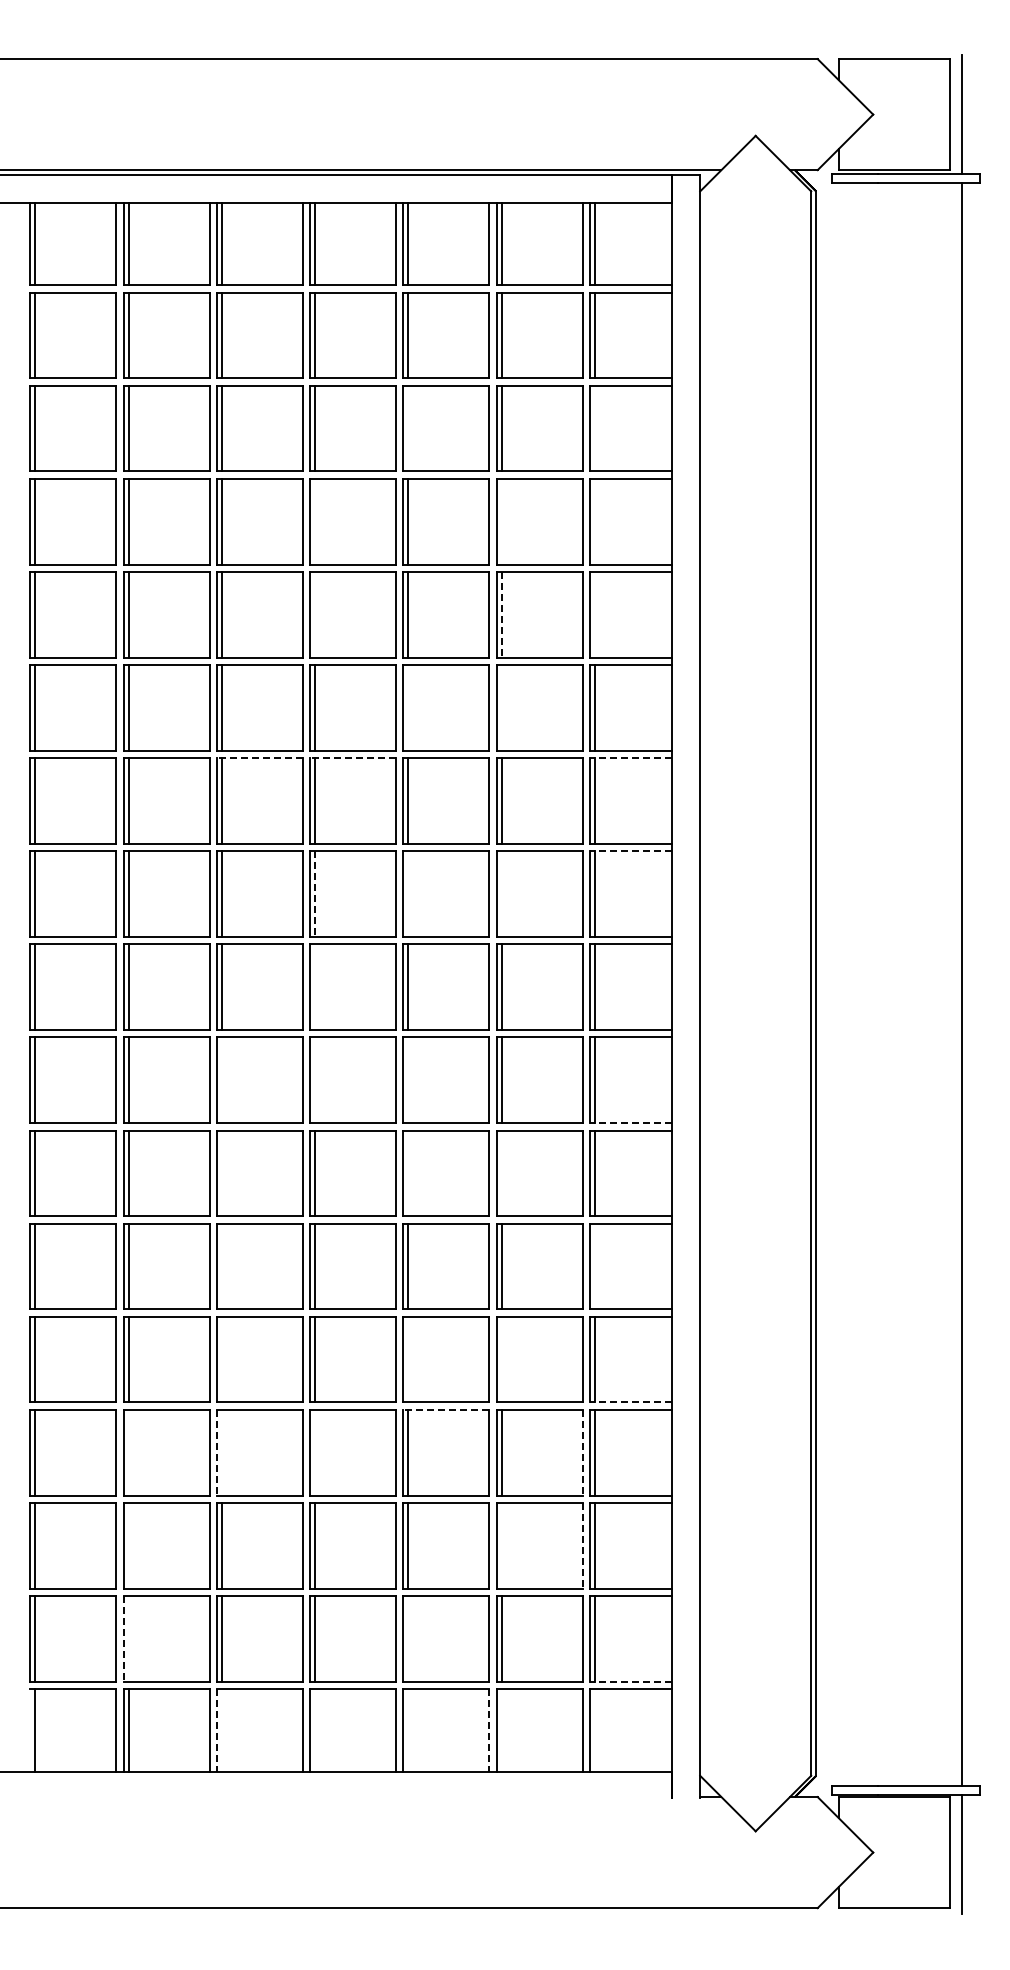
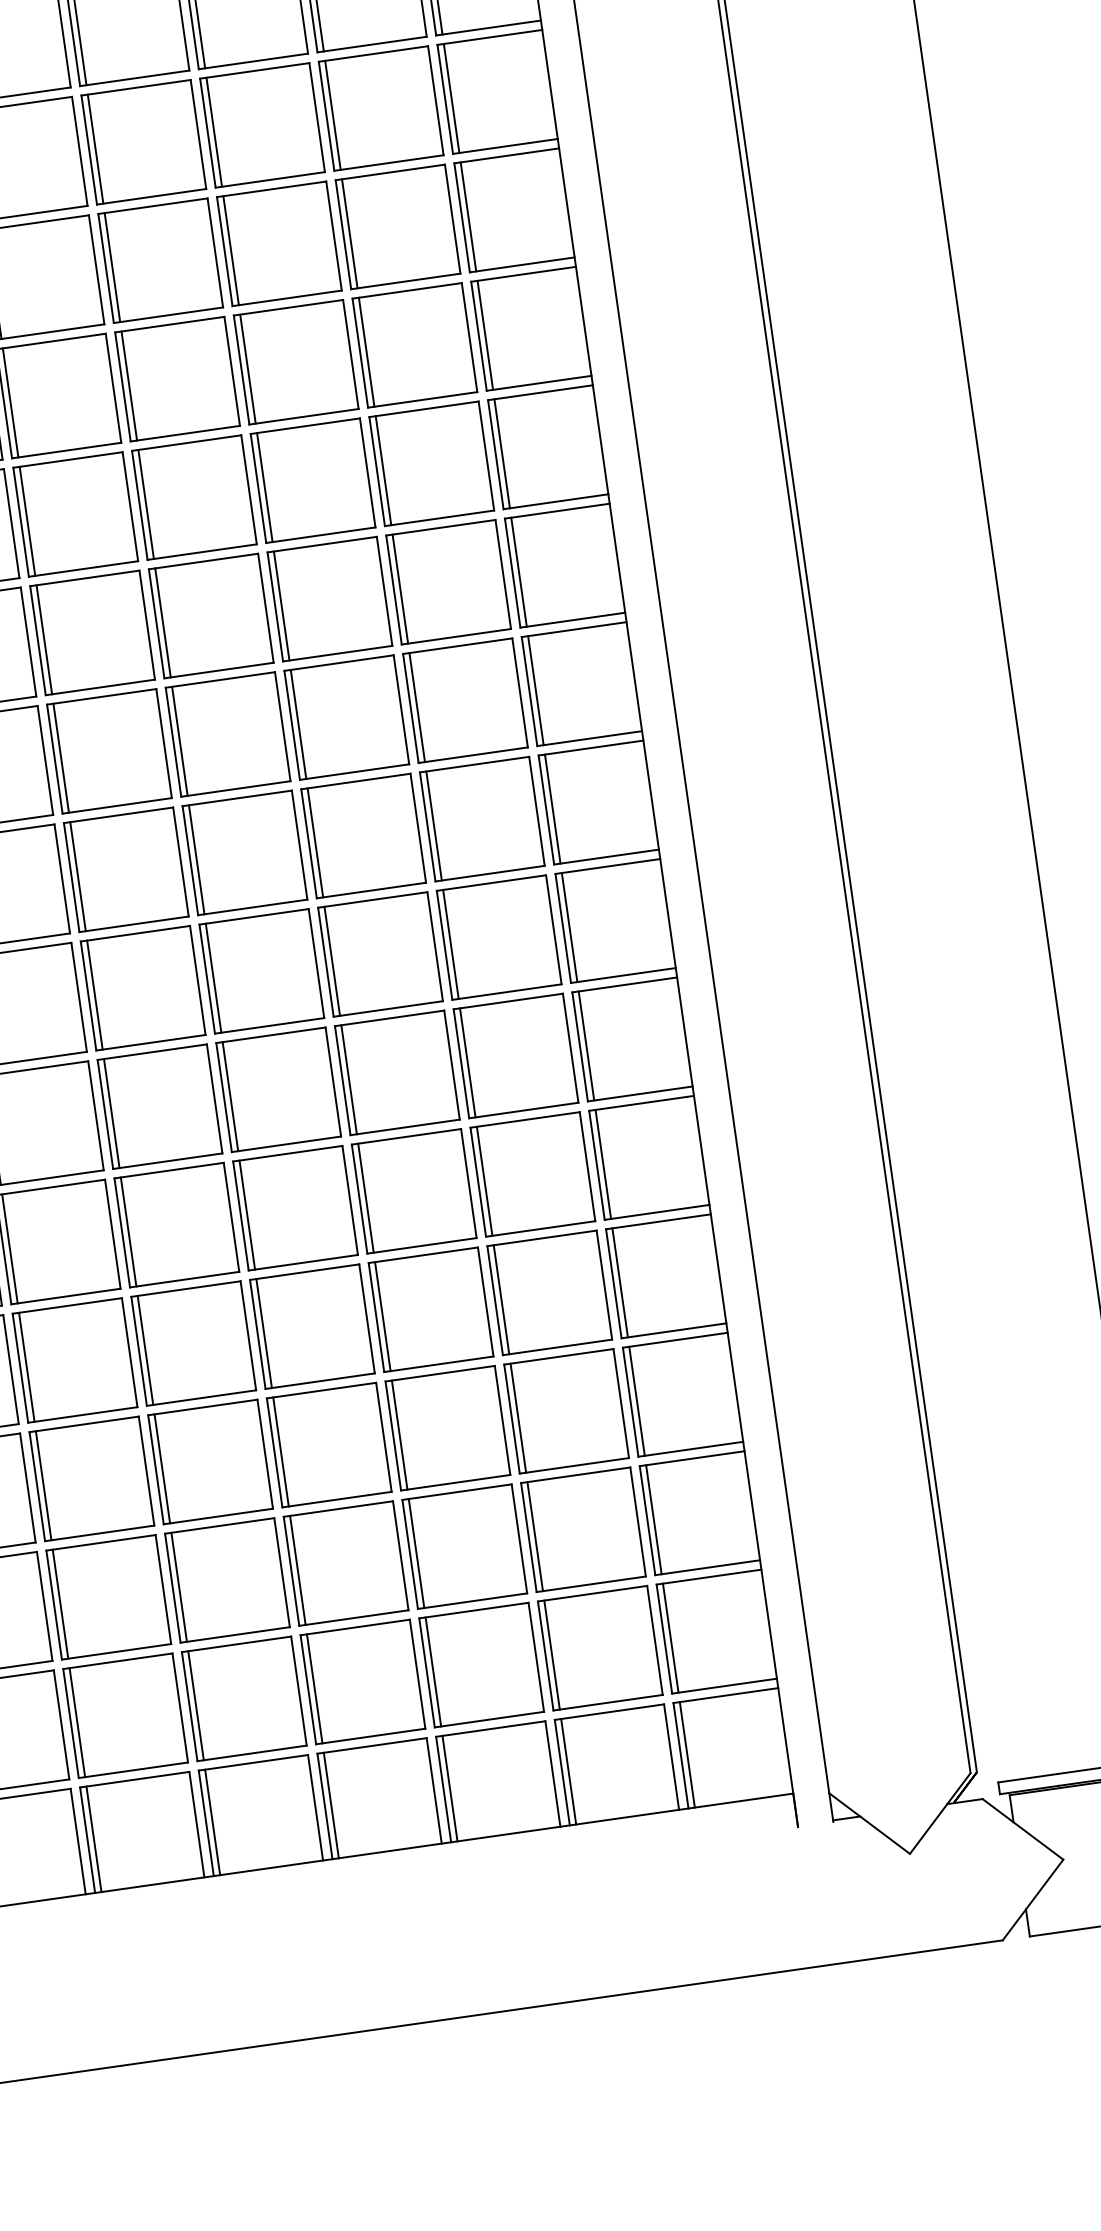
line: (408, 428) -> (214, 132), added
line: (595, 428) -> (452, 98), added
line: (315, 521) -> (112, 267), added
line: (501, 521) -> (349, 233), added
line: (595, 521) -> (469, 216), added
line: (315, 614) -> (129, 385), added
line: (501, 614) -> (366, 351), dashed -> solid
line: (595, 614) -> (485, 334), added
line: (408, 707) -> (264, 487), added
line: (501, 707) -> (383, 470), added
line: (259, 758) -> (84, 578), dashed -> solid
line: (353, 758) -> (204, 561), dashed -> solid
line: (630, 758) -> (556, 511), dashed -> solid
line: (630, 851) -> (573, 630), dashed -> solid
line: (408, 893) -> (298, 723), added
line: (501, 893) -> (416, 706), added
line: (315, 894) -> (180, 741), dashed -> solid
line: (315, 987) -> (197, 860), added
line: (221, 1080) -> (94, 995), added
line: (315, 1080) -> (214, 978), added
line: (408, 1080) -> (332, 961), added
line: (630, 1123) -> (622, 976), dashed -> solid
line: (221, 1173) -> (111, 1113), added
line: (408, 1173) -> (349, 1079), added
line: (501, 1173) -> (467, 1063), added
line: (221, 1266) -> (128, 1232), added
line: (595, 1266) -> (603, 1164), added
line: (221, 1359) -> (144, 1350), added
line: (408, 1359) -> (382, 1316), added
line: (501, 1359) -> (501, 1299), added
line: (630, 1402) -> (673, 1331), dashed -> solid
line: (446, 1409) -> (440, 1373), dashed -> solid
line: (128, 1452) -> (43, 1485), added
line: (216, 1452) -> (155, 1469), dashed -> solid
line: (221, 1452) -> (161, 1468), added
line: (315, 1452) -> (281, 1451), added
line: (582, 1452) -> (621, 1403), dashed -> solid
line: (128, 1545) -> (60, 1603), added
line: (501, 1545) -> (534, 1536), added
line: (582, 1545) -> (637, 1521), dashed -> solid
line: (123, 1638) -> (70, 1723), dashed -> solid
line: (128, 1638) -> (77, 1722), added
line: (408, 1638) -> (433, 1671), added
line: (630, 1681) -> (723, 1685), dashed -> solid
line: (221, 1730) -> (212, 1822), added
line: (315, 1730) -> (331, 1805), added
line: (408, 1730) -> (450, 1788), added
line: (501, 1730) -> (568, 1771), added
line: (595, 1730) -> (687, 1754), added
line: (216, 1731) -> (205, 1824), dashed -> solid
line: (489, 1731) -> (553, 1775), dashed -> solid

